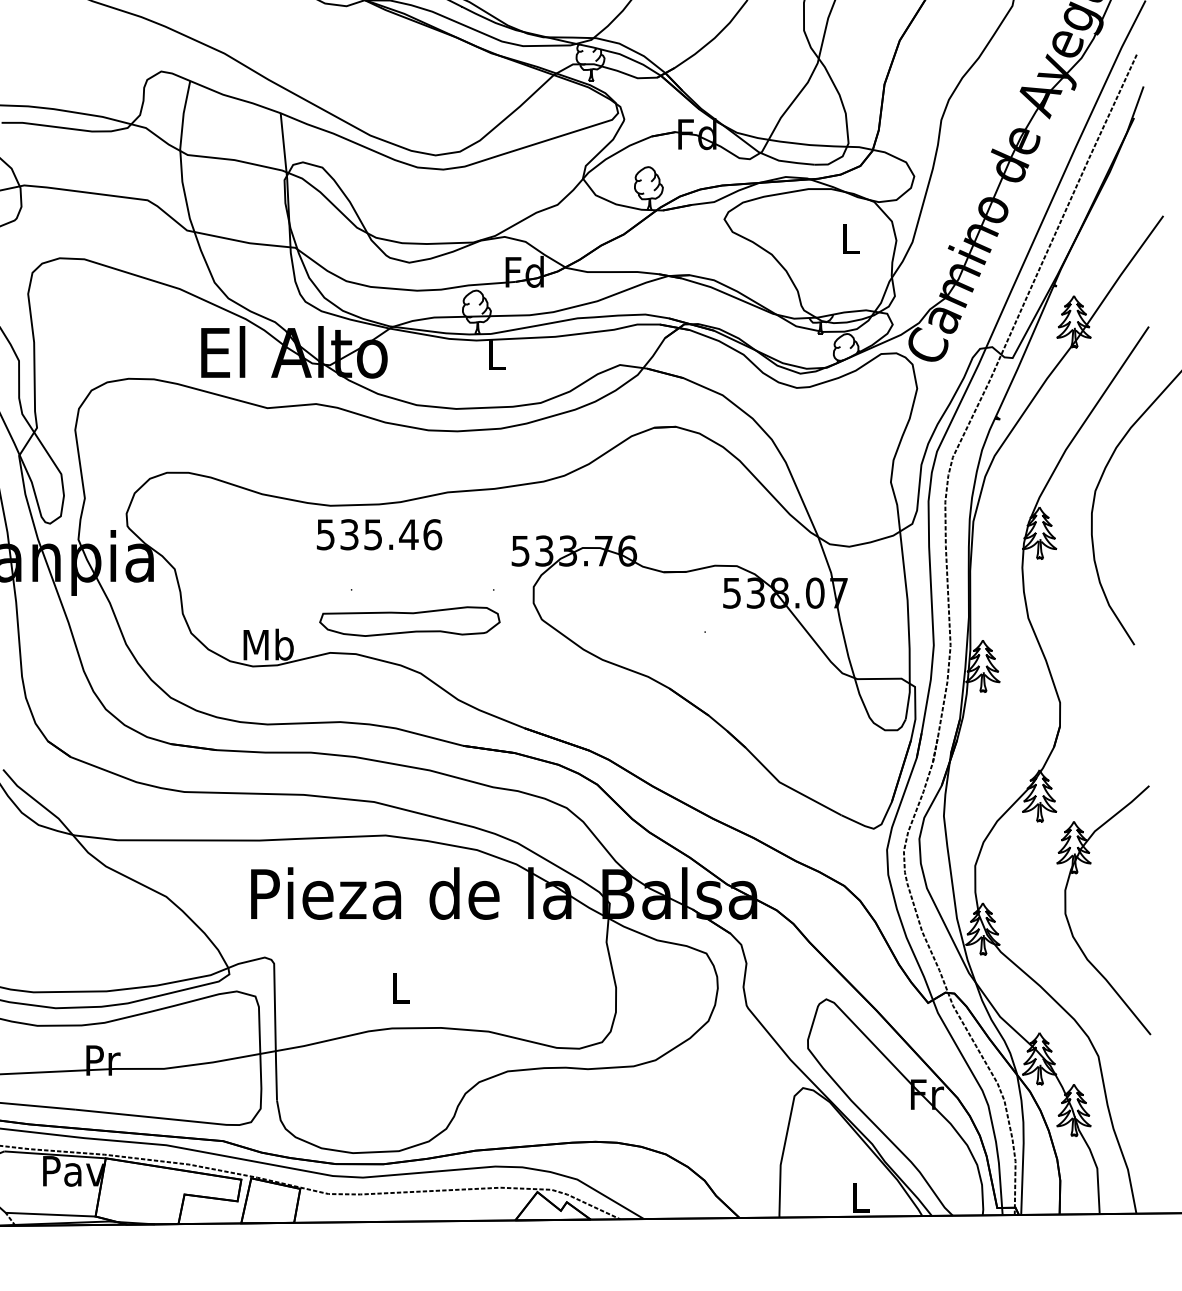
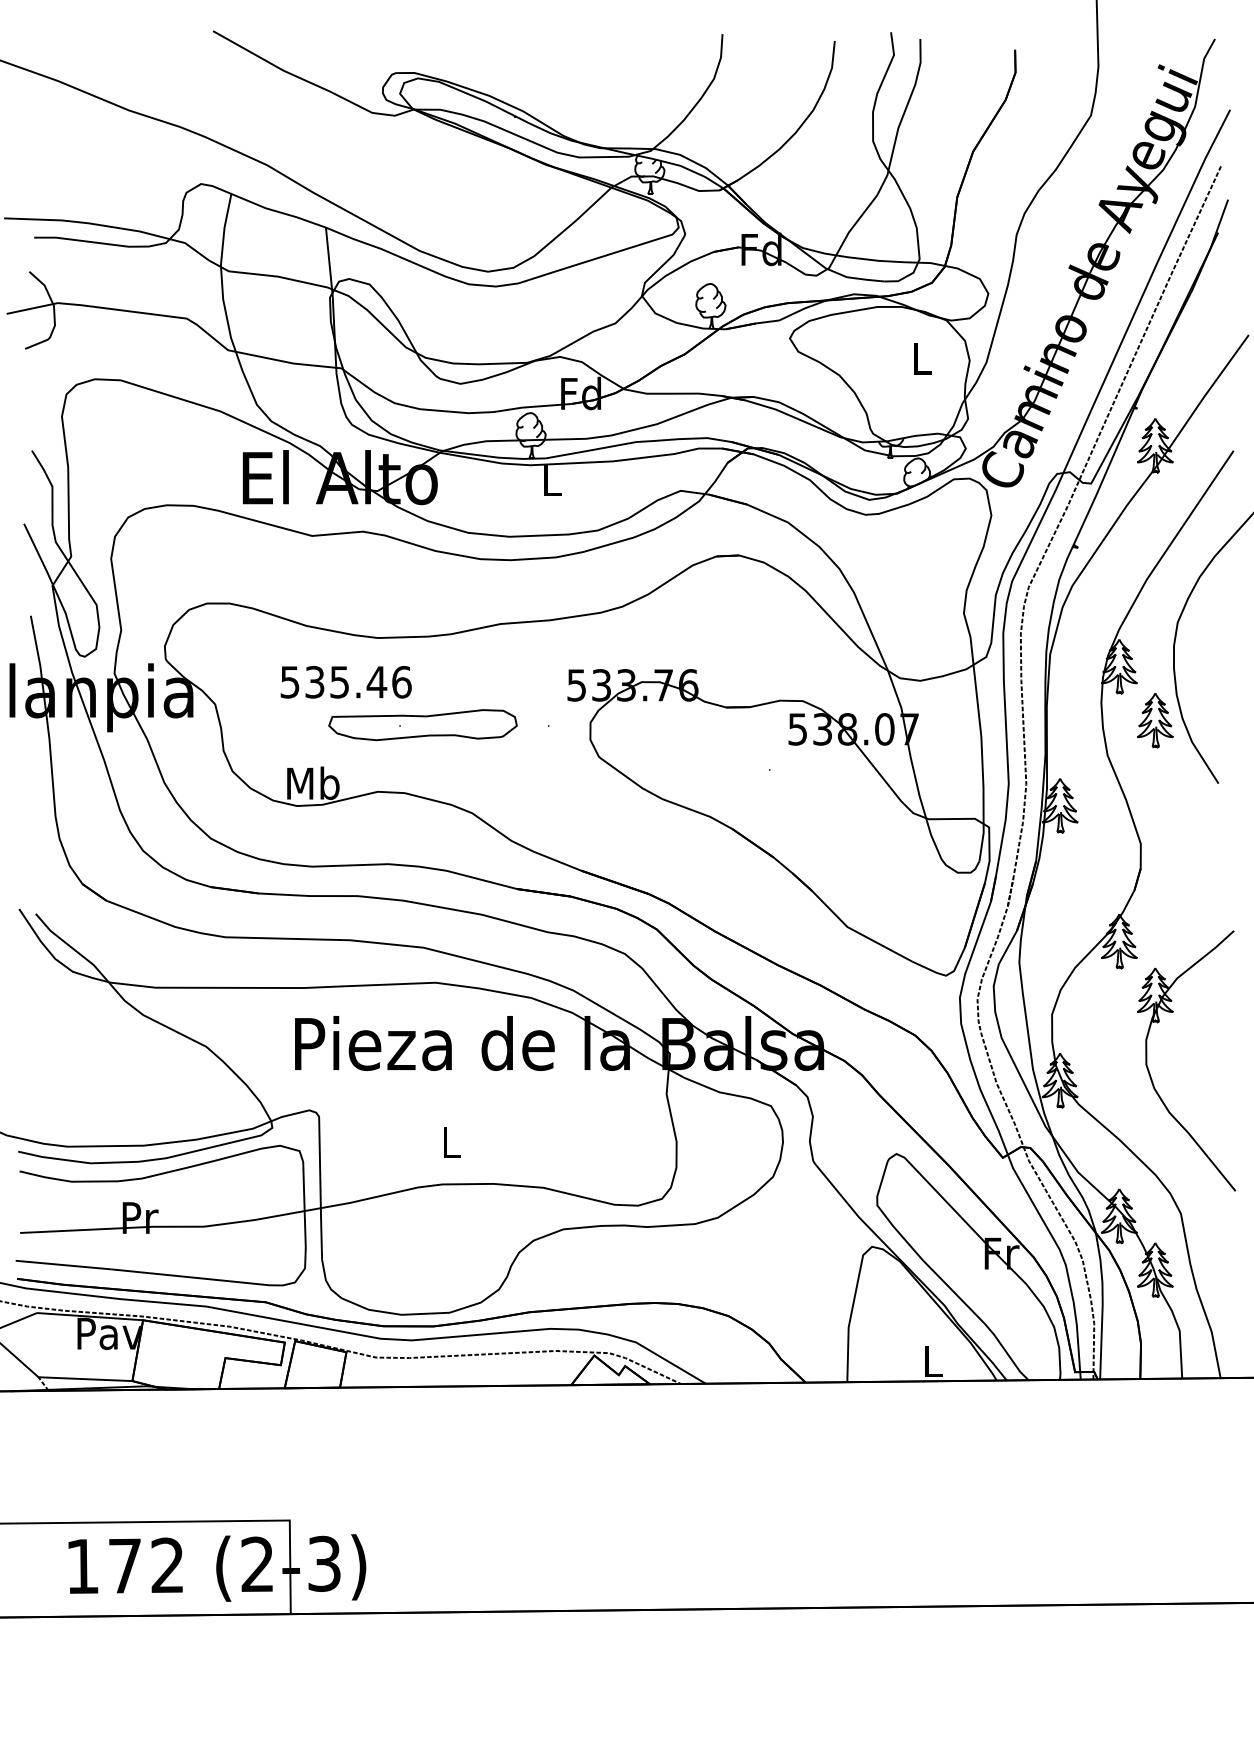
text: (378, 534) -> (345, 682), moved
part: (1074, 584) -> (1155, 720), added
part: (409, 621) -> (422, 725), moved

